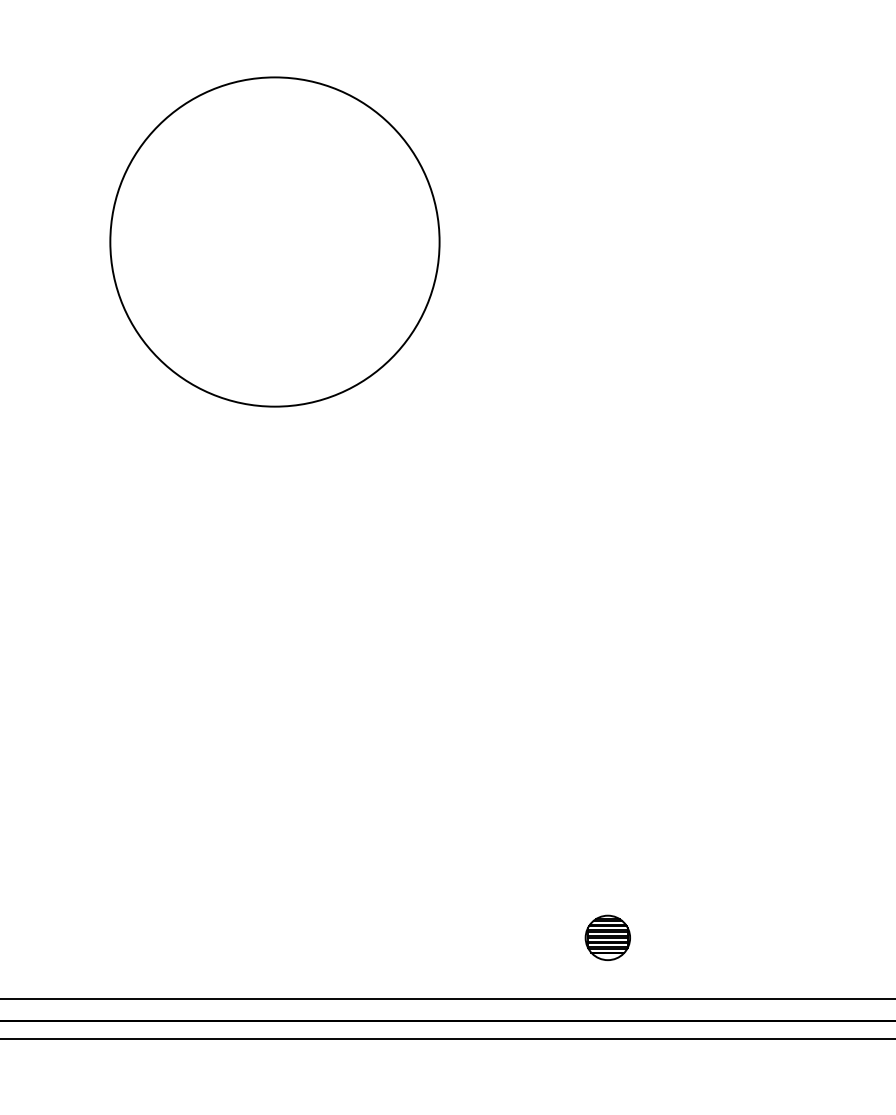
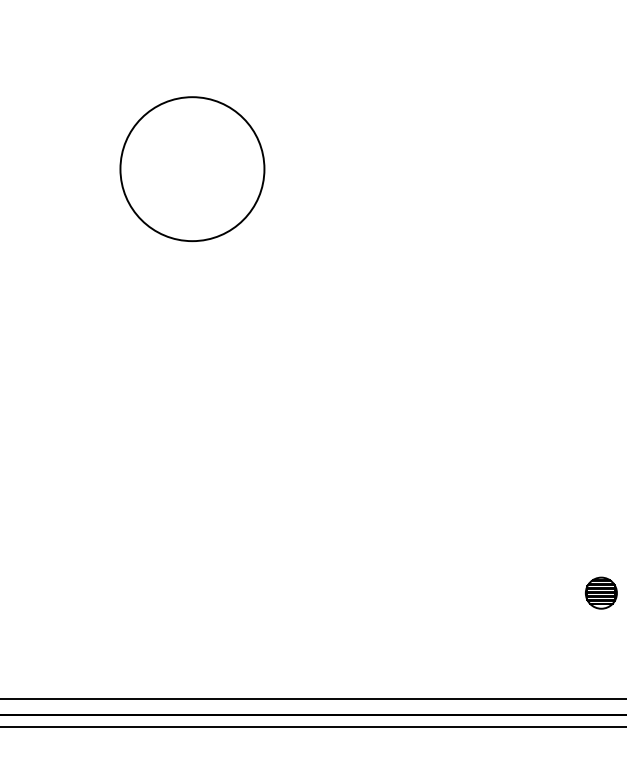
circle: (275, 240) -> (192, 168), size x0.62
part: (608, 936) -> (601, 592), moved

